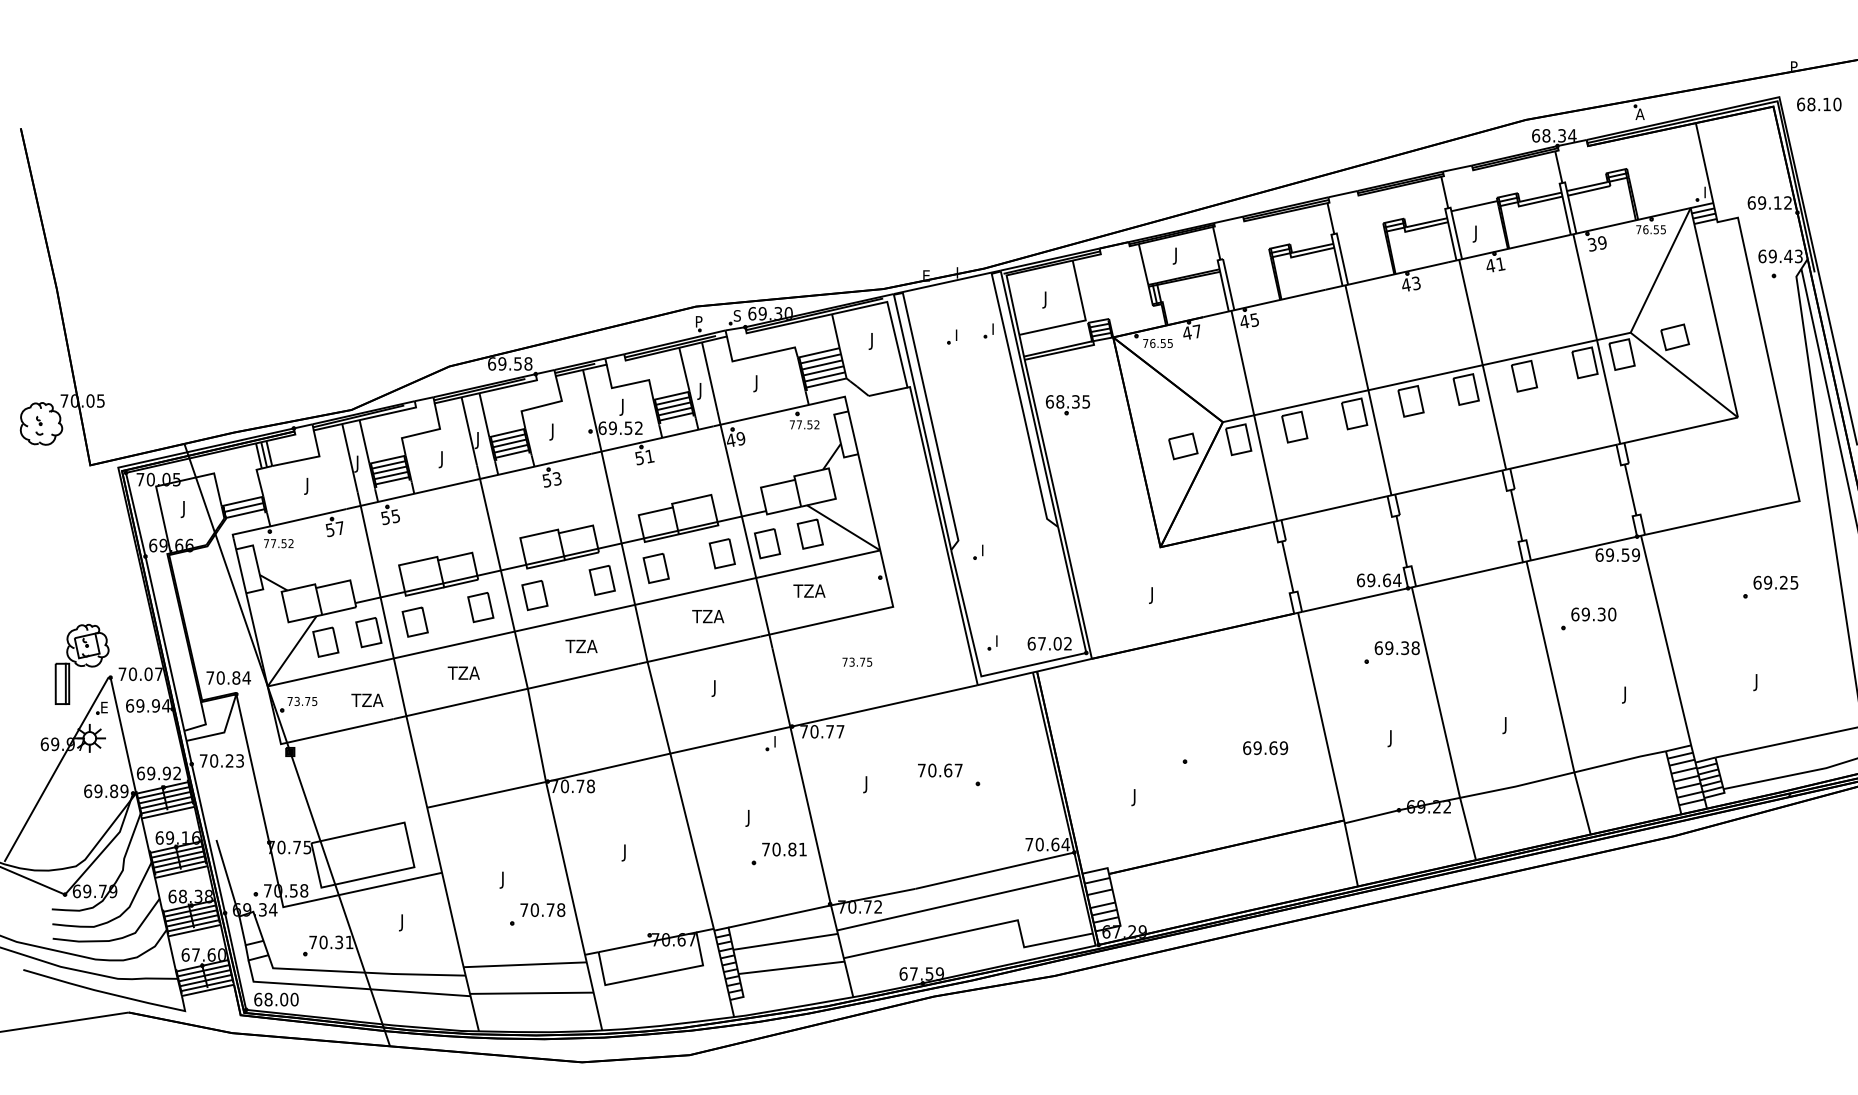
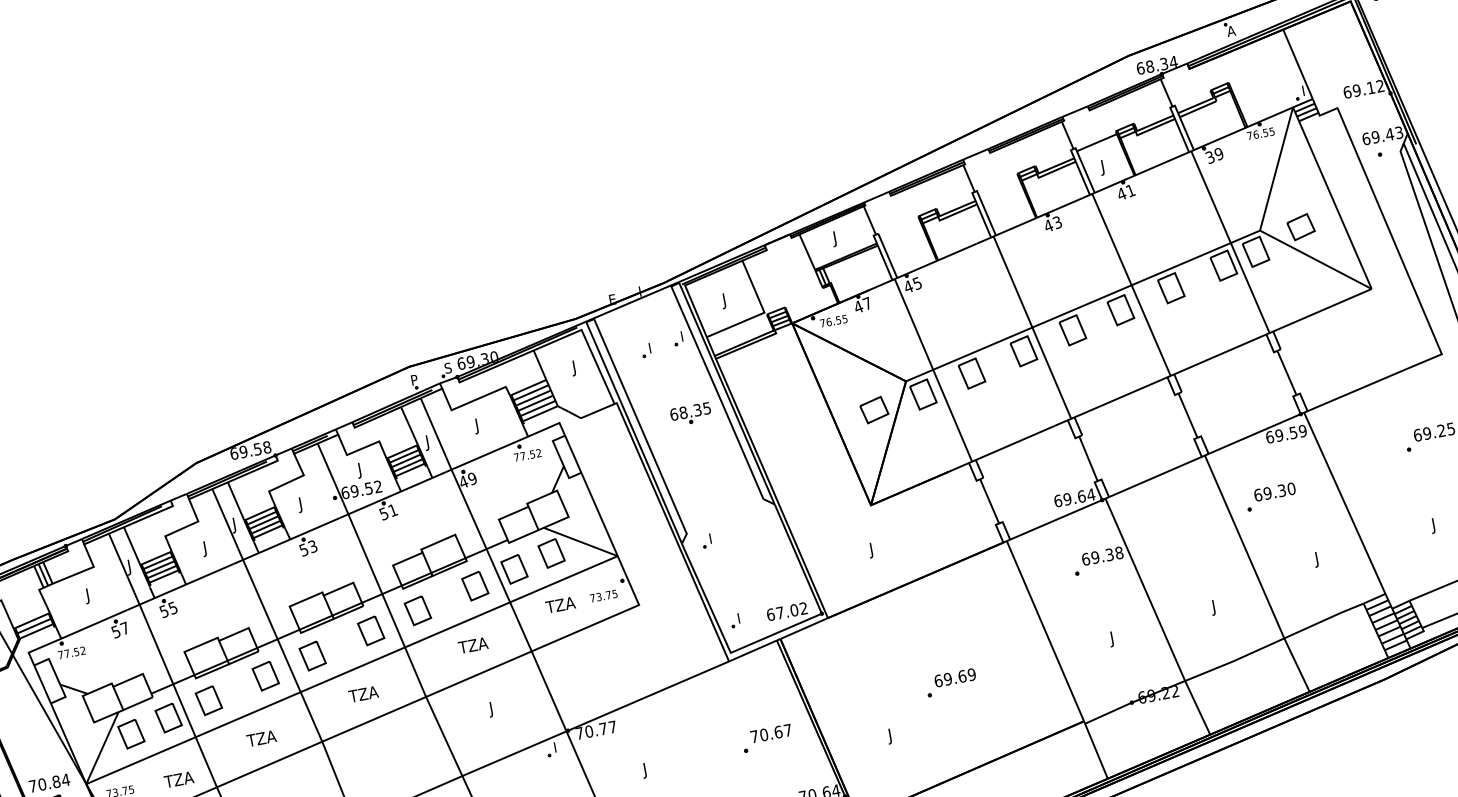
part: (1067, 405) -> (690, 414), moved
text: (857, 661) -> (603, 595), moved
text: (1265, 748) -> (955, 678), moved
text: (940, 770) -> (771, 733), moved

